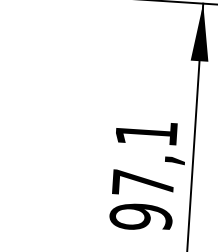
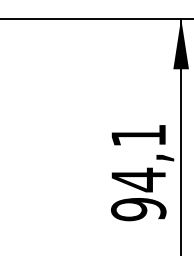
text: (143, 183) -> (138, 179), 97,1 -> 94,1

